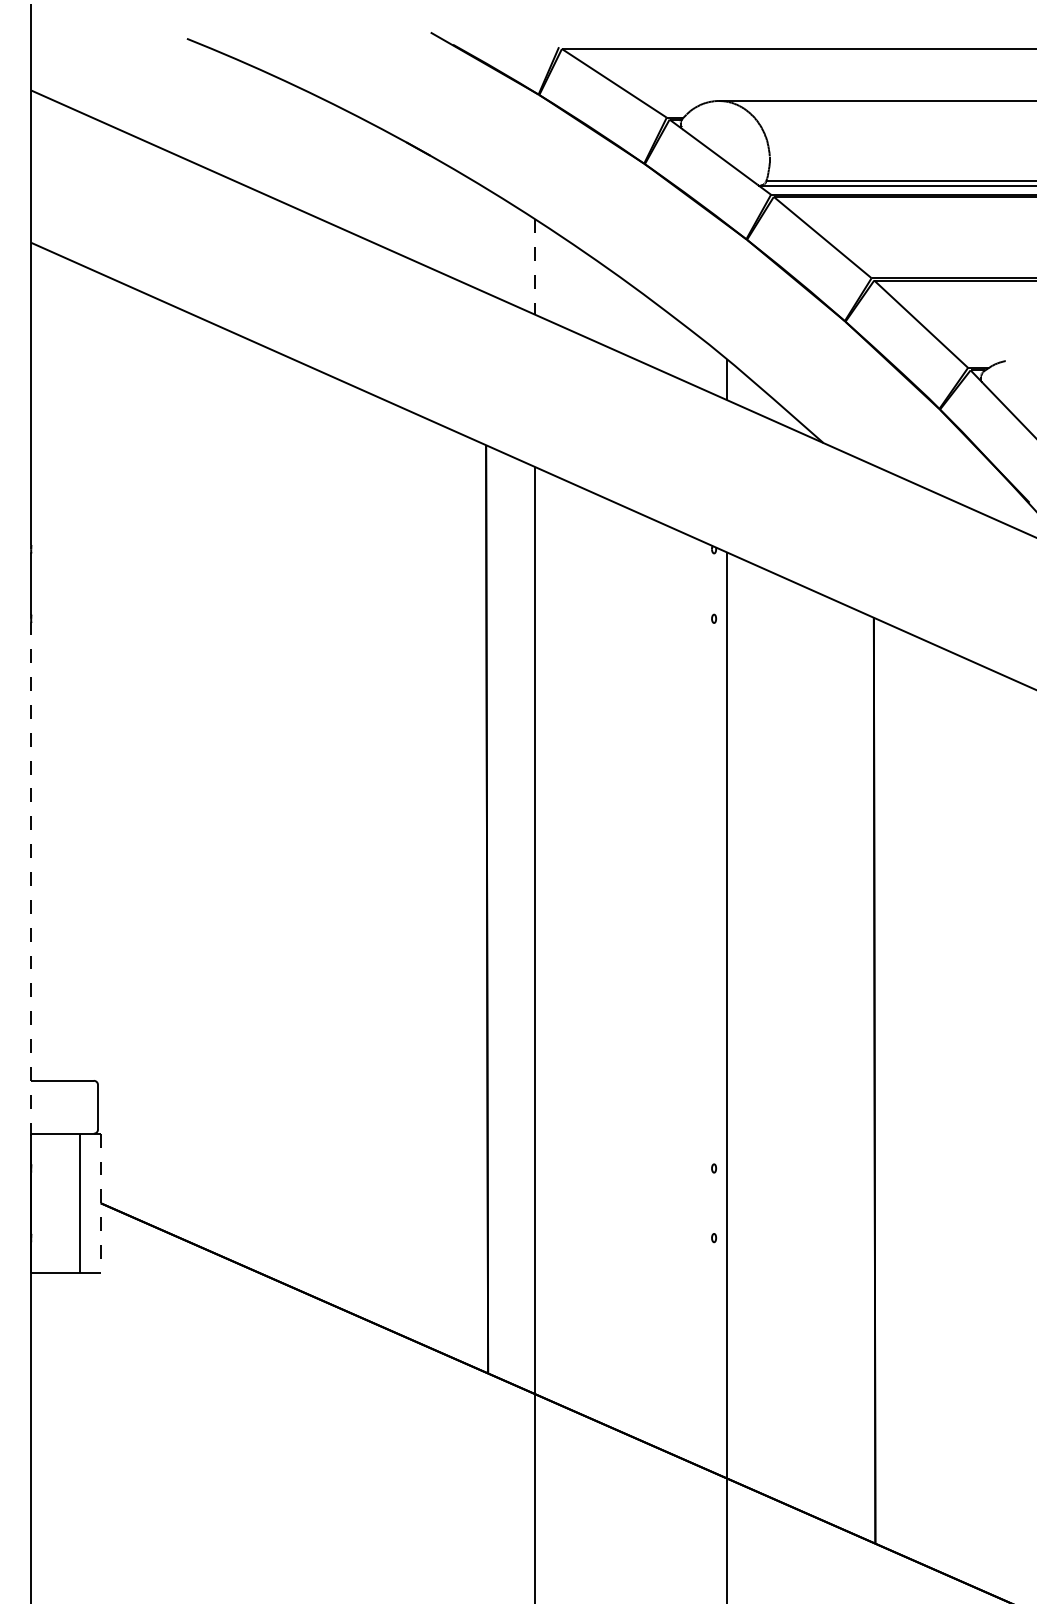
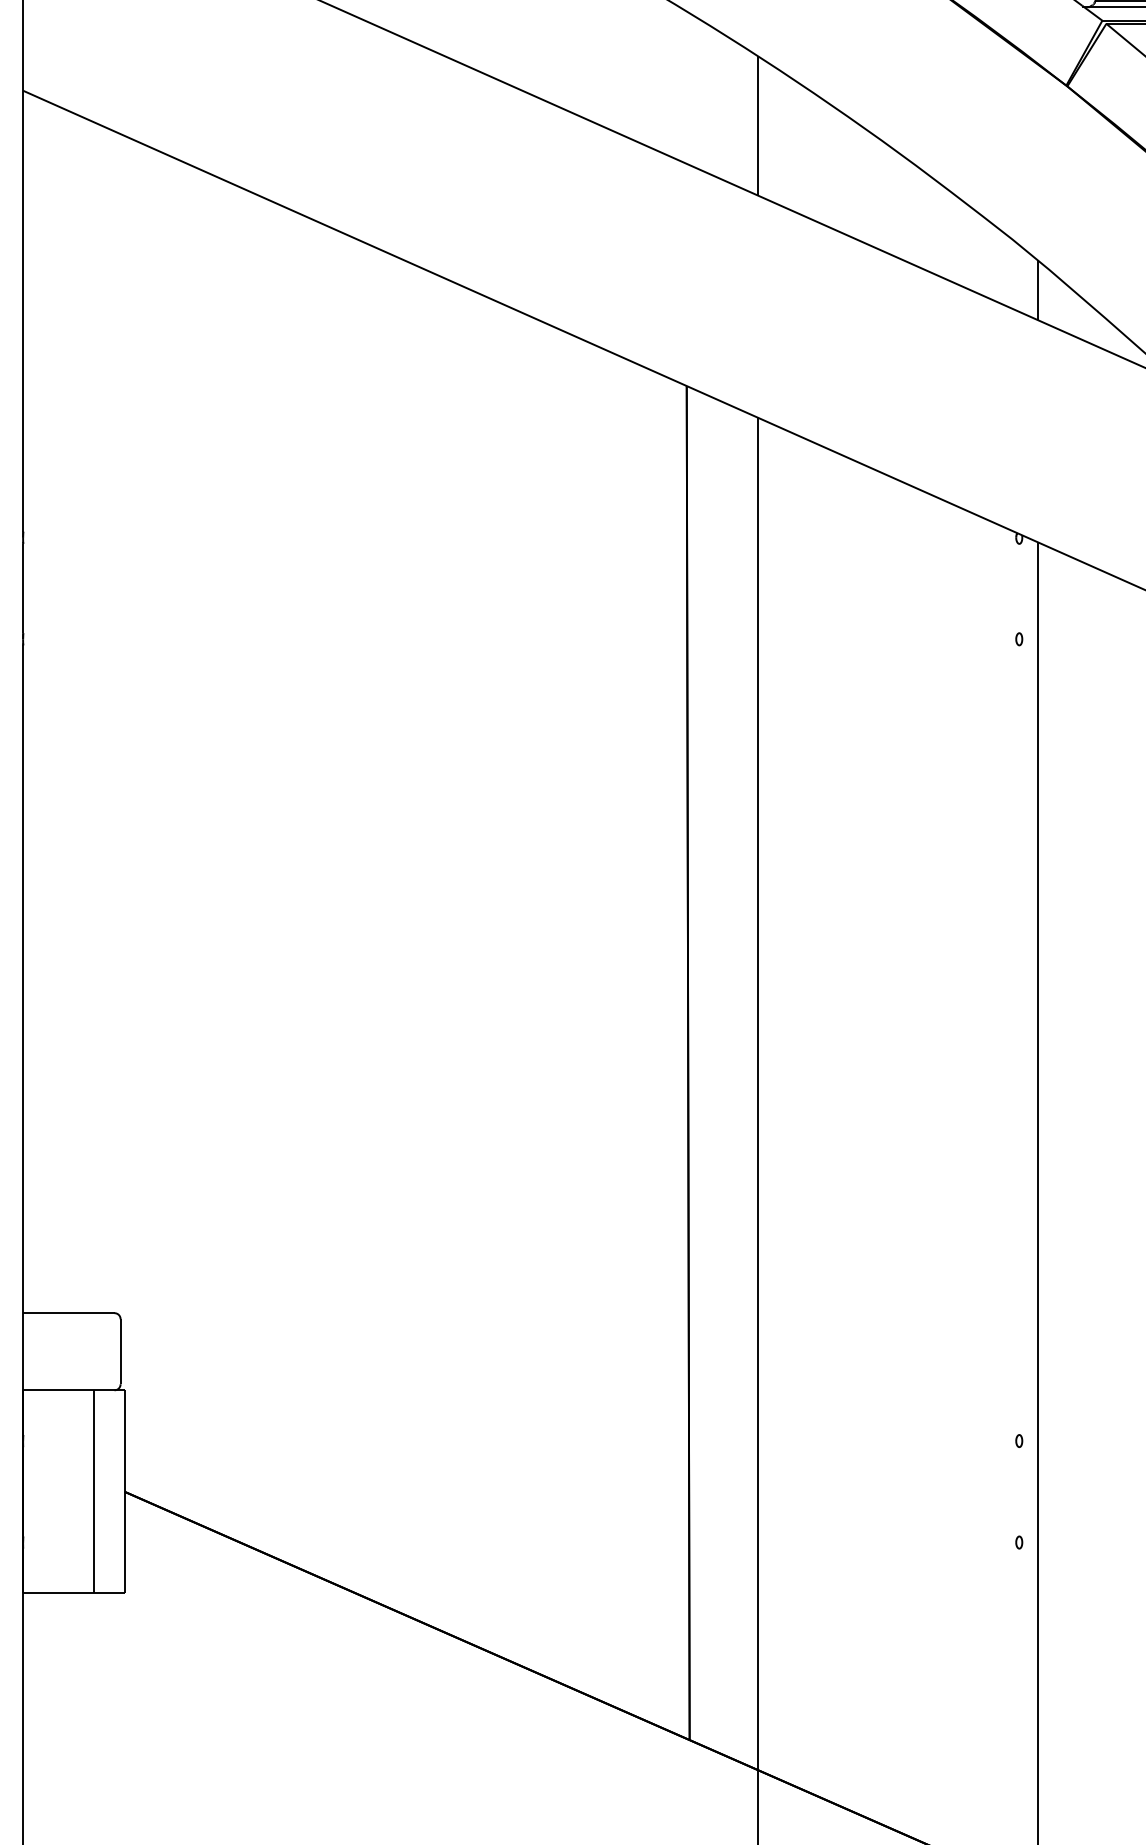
line: (534, 266) -> (757, 125), dashed -> solid
line: (31, 893) -> (23, 1039), dashed -> solid
line: (100, 1203) -> (124, 1492), dashed -> solid

